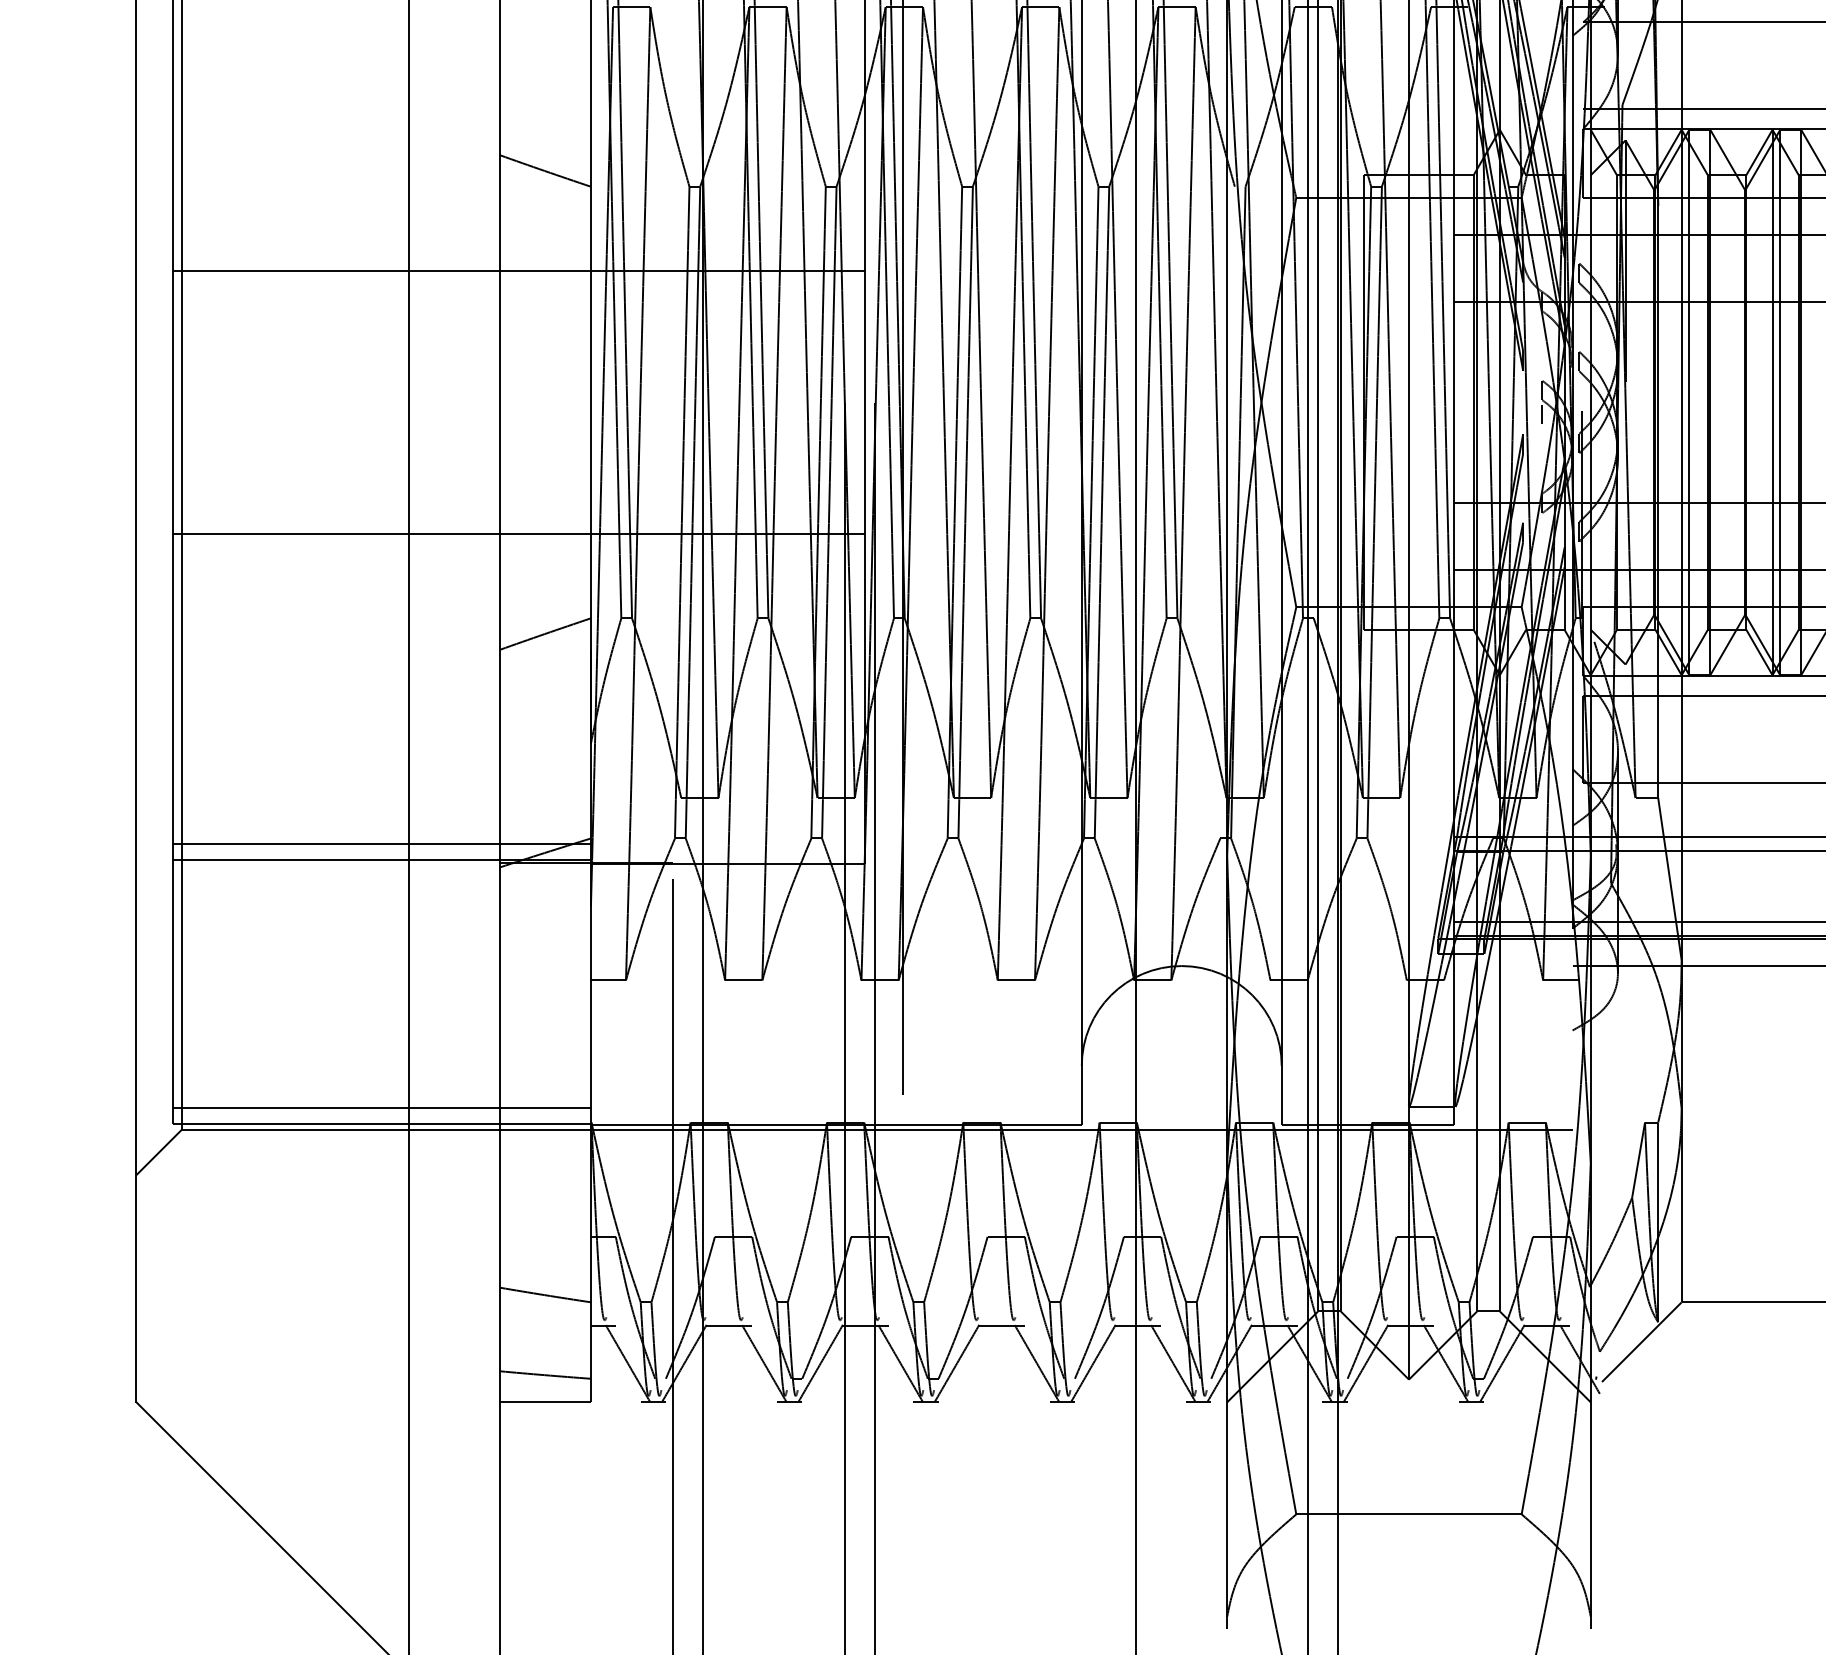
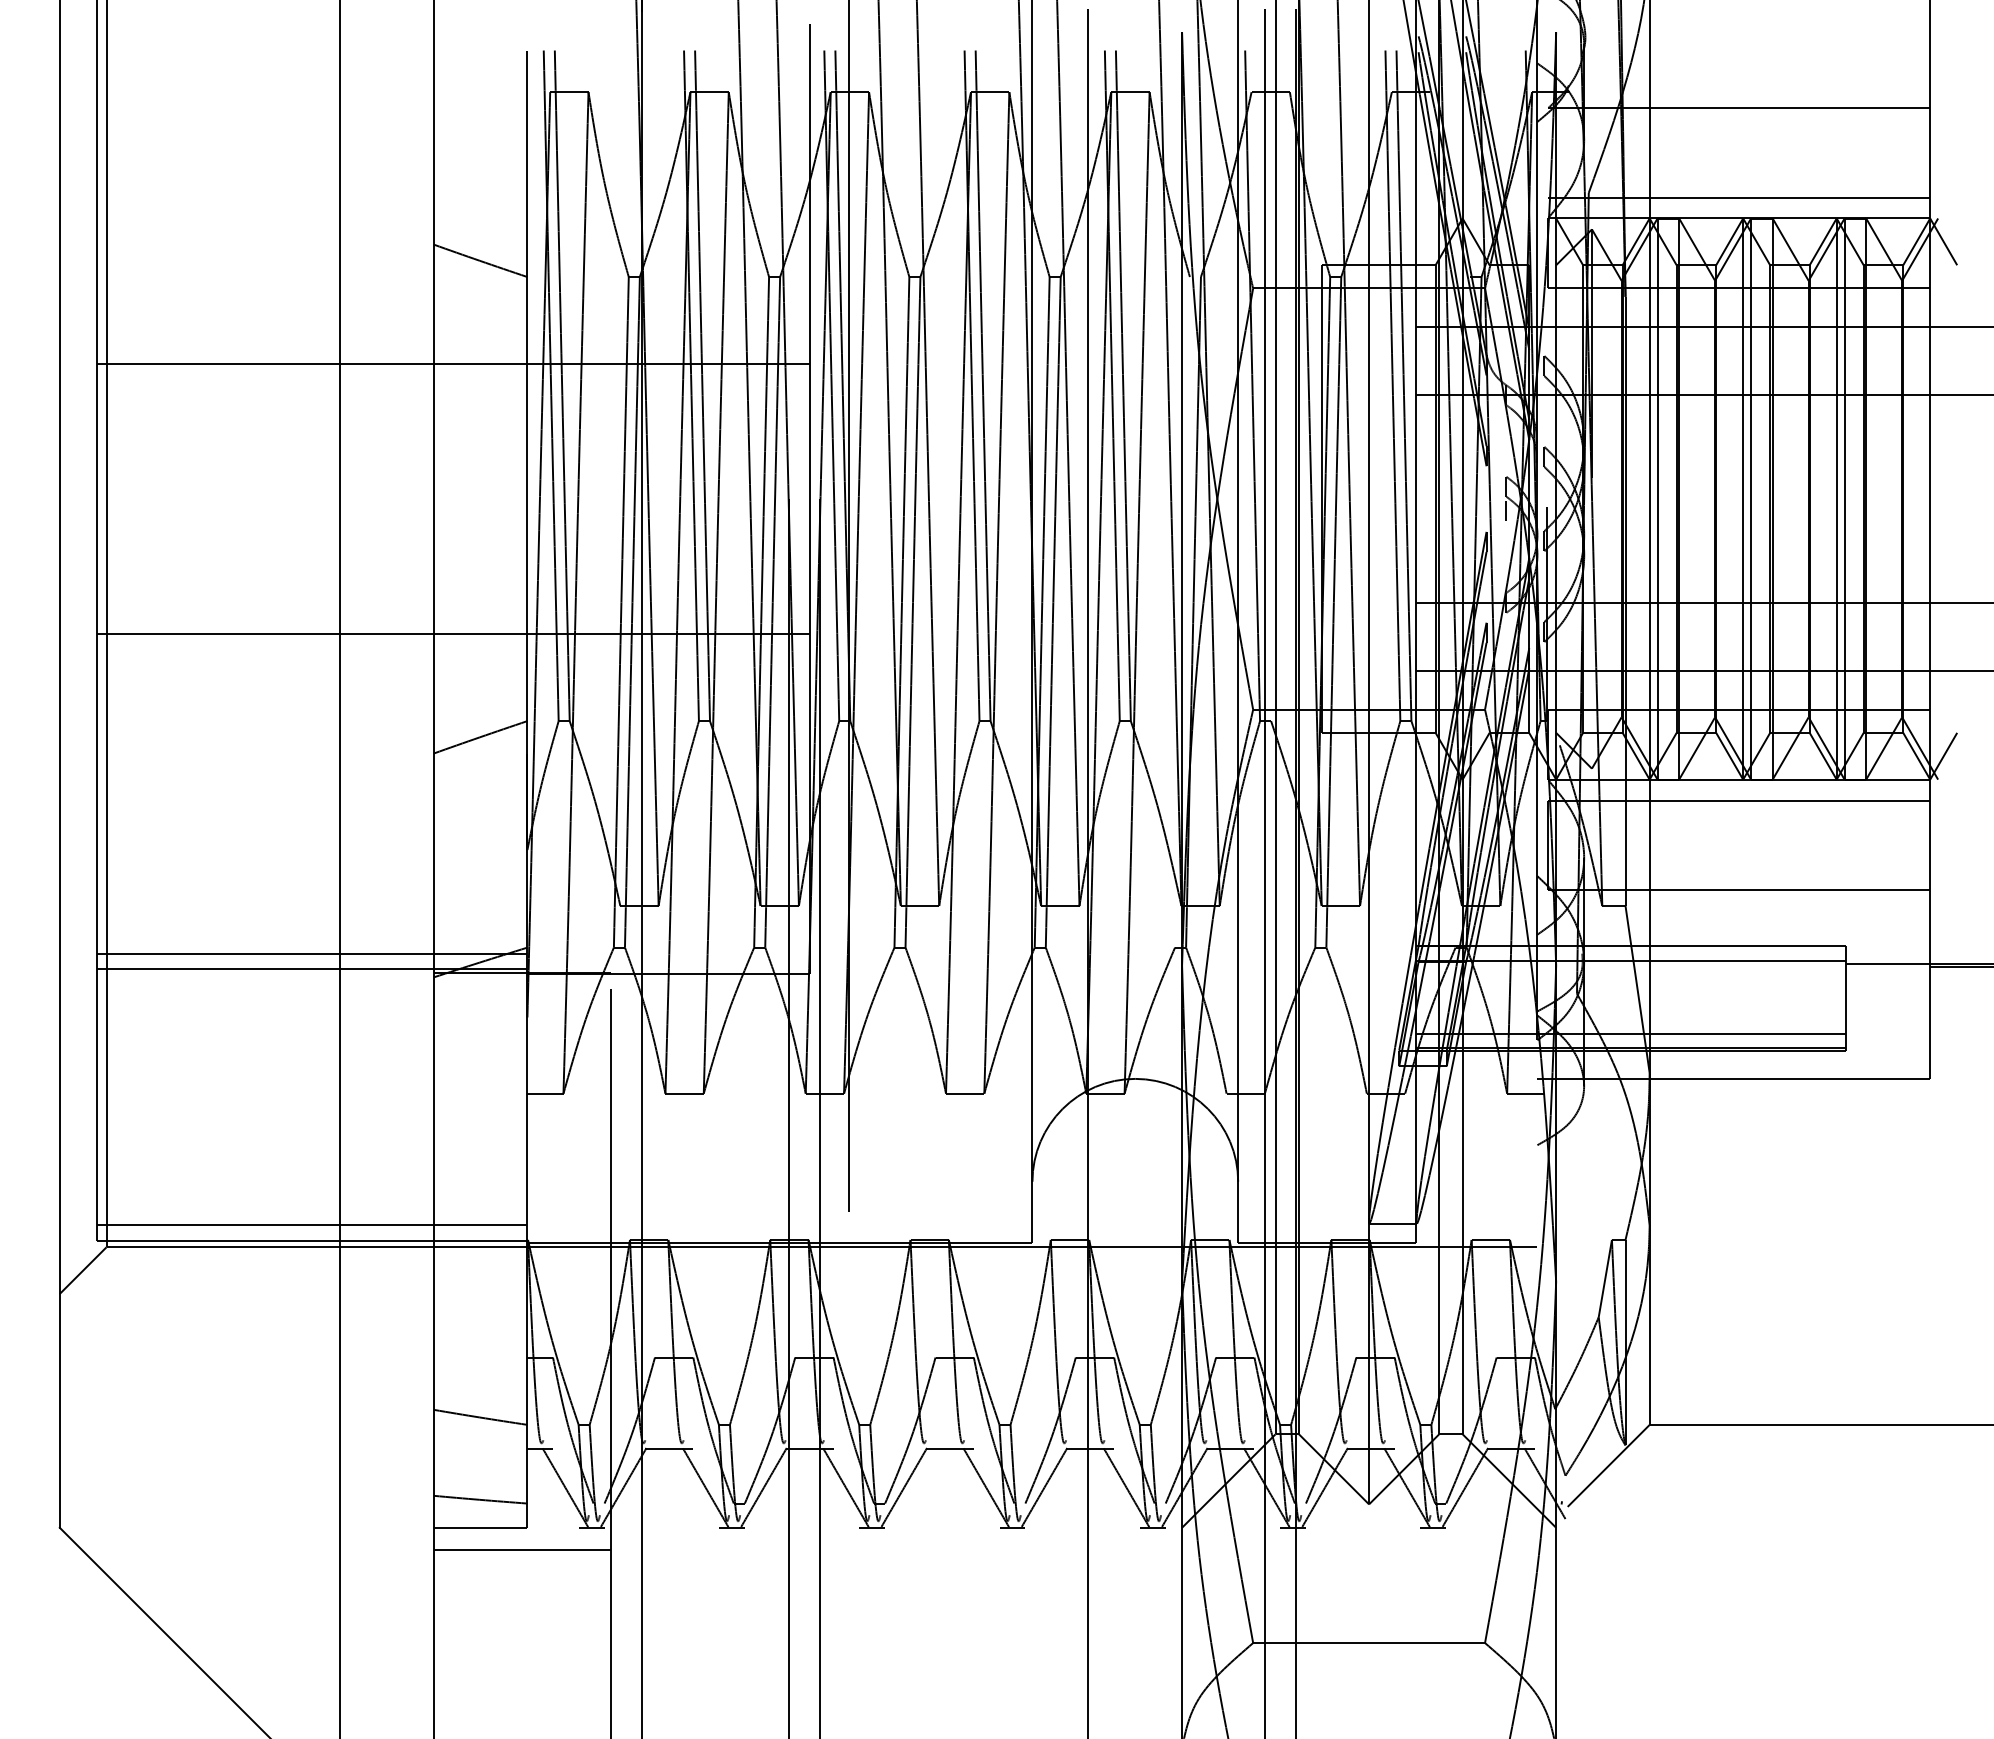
line: (586, 1424) -> (522, 1550), added

